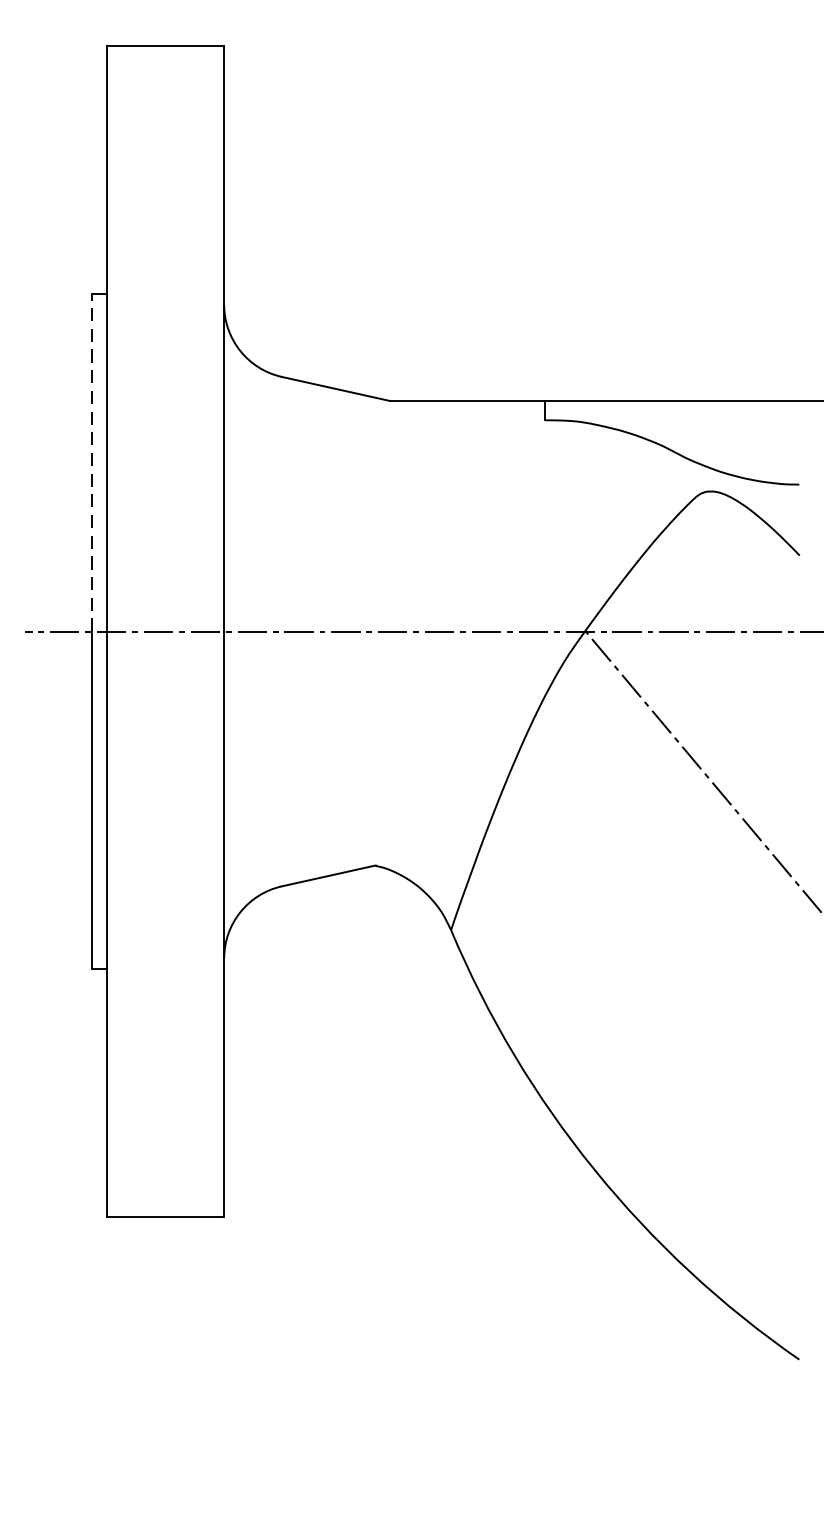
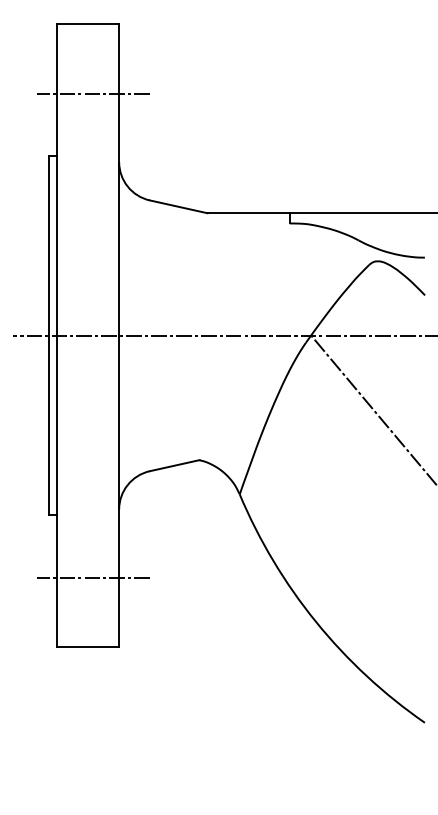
line: (175, 177) -> (93, 94), added
line: (93, 463) -> (49, 246), dashed -> solid
line: (175, 1086) -> (93, 577), added

